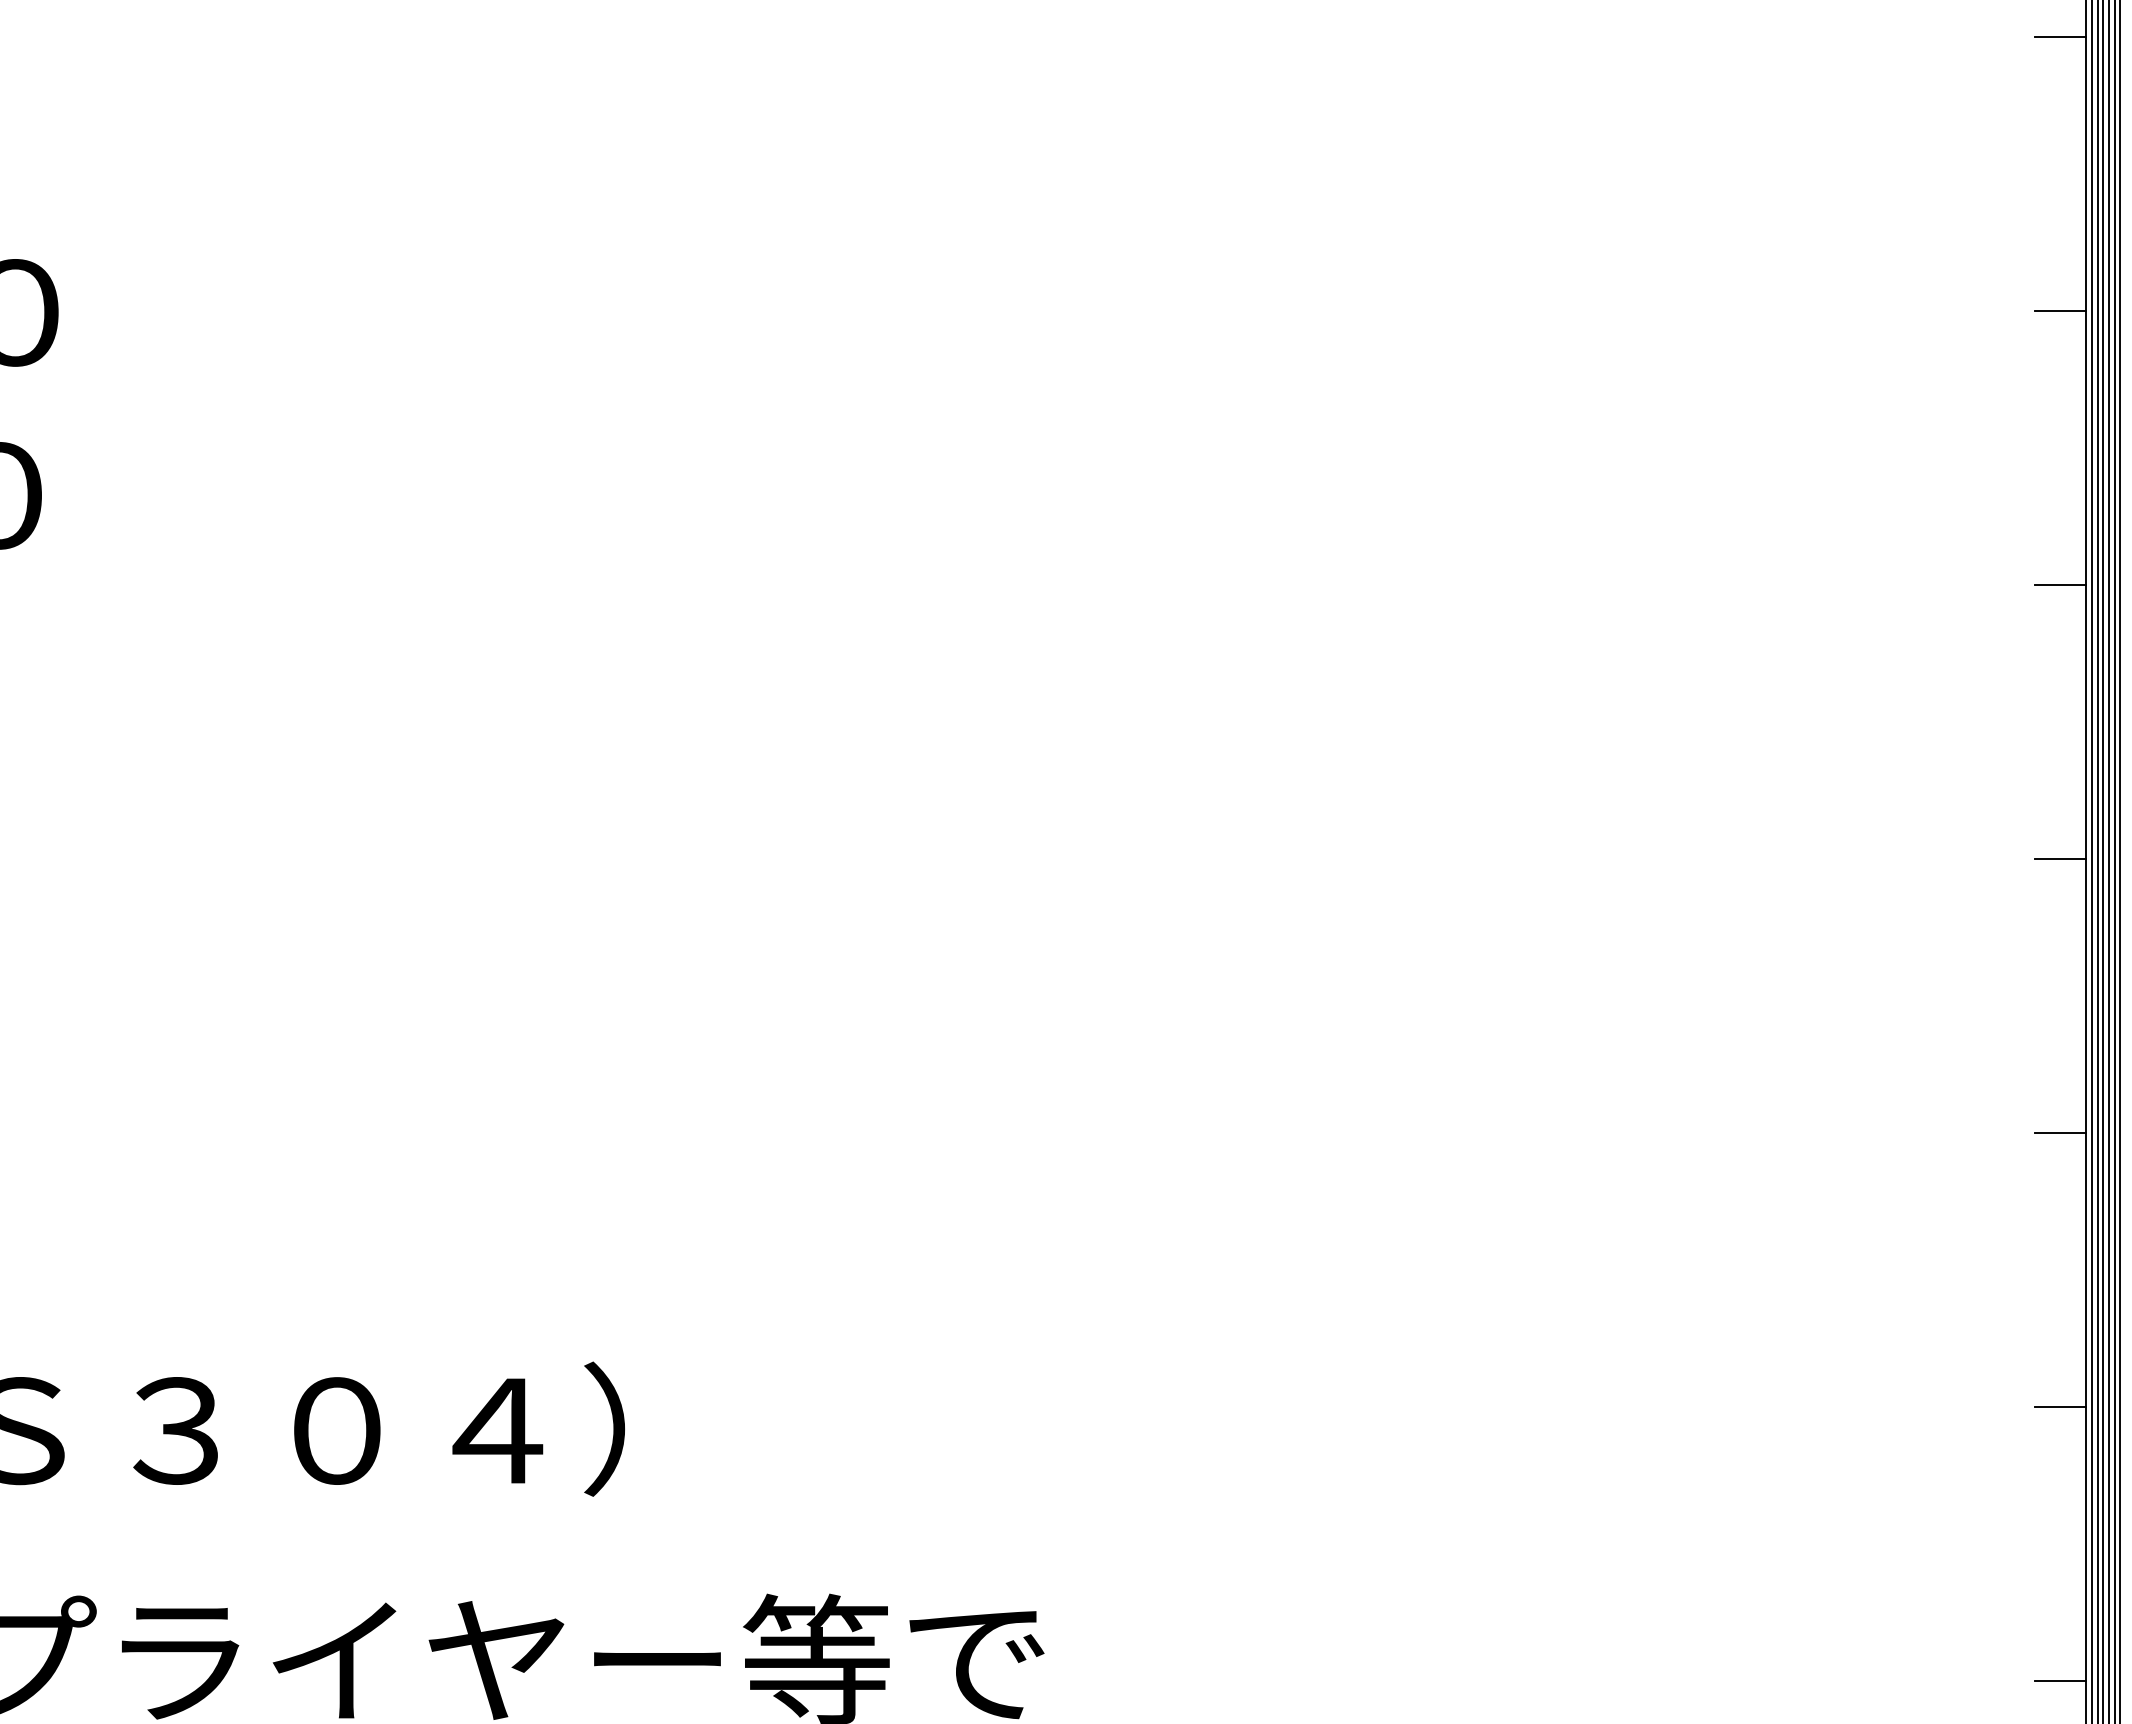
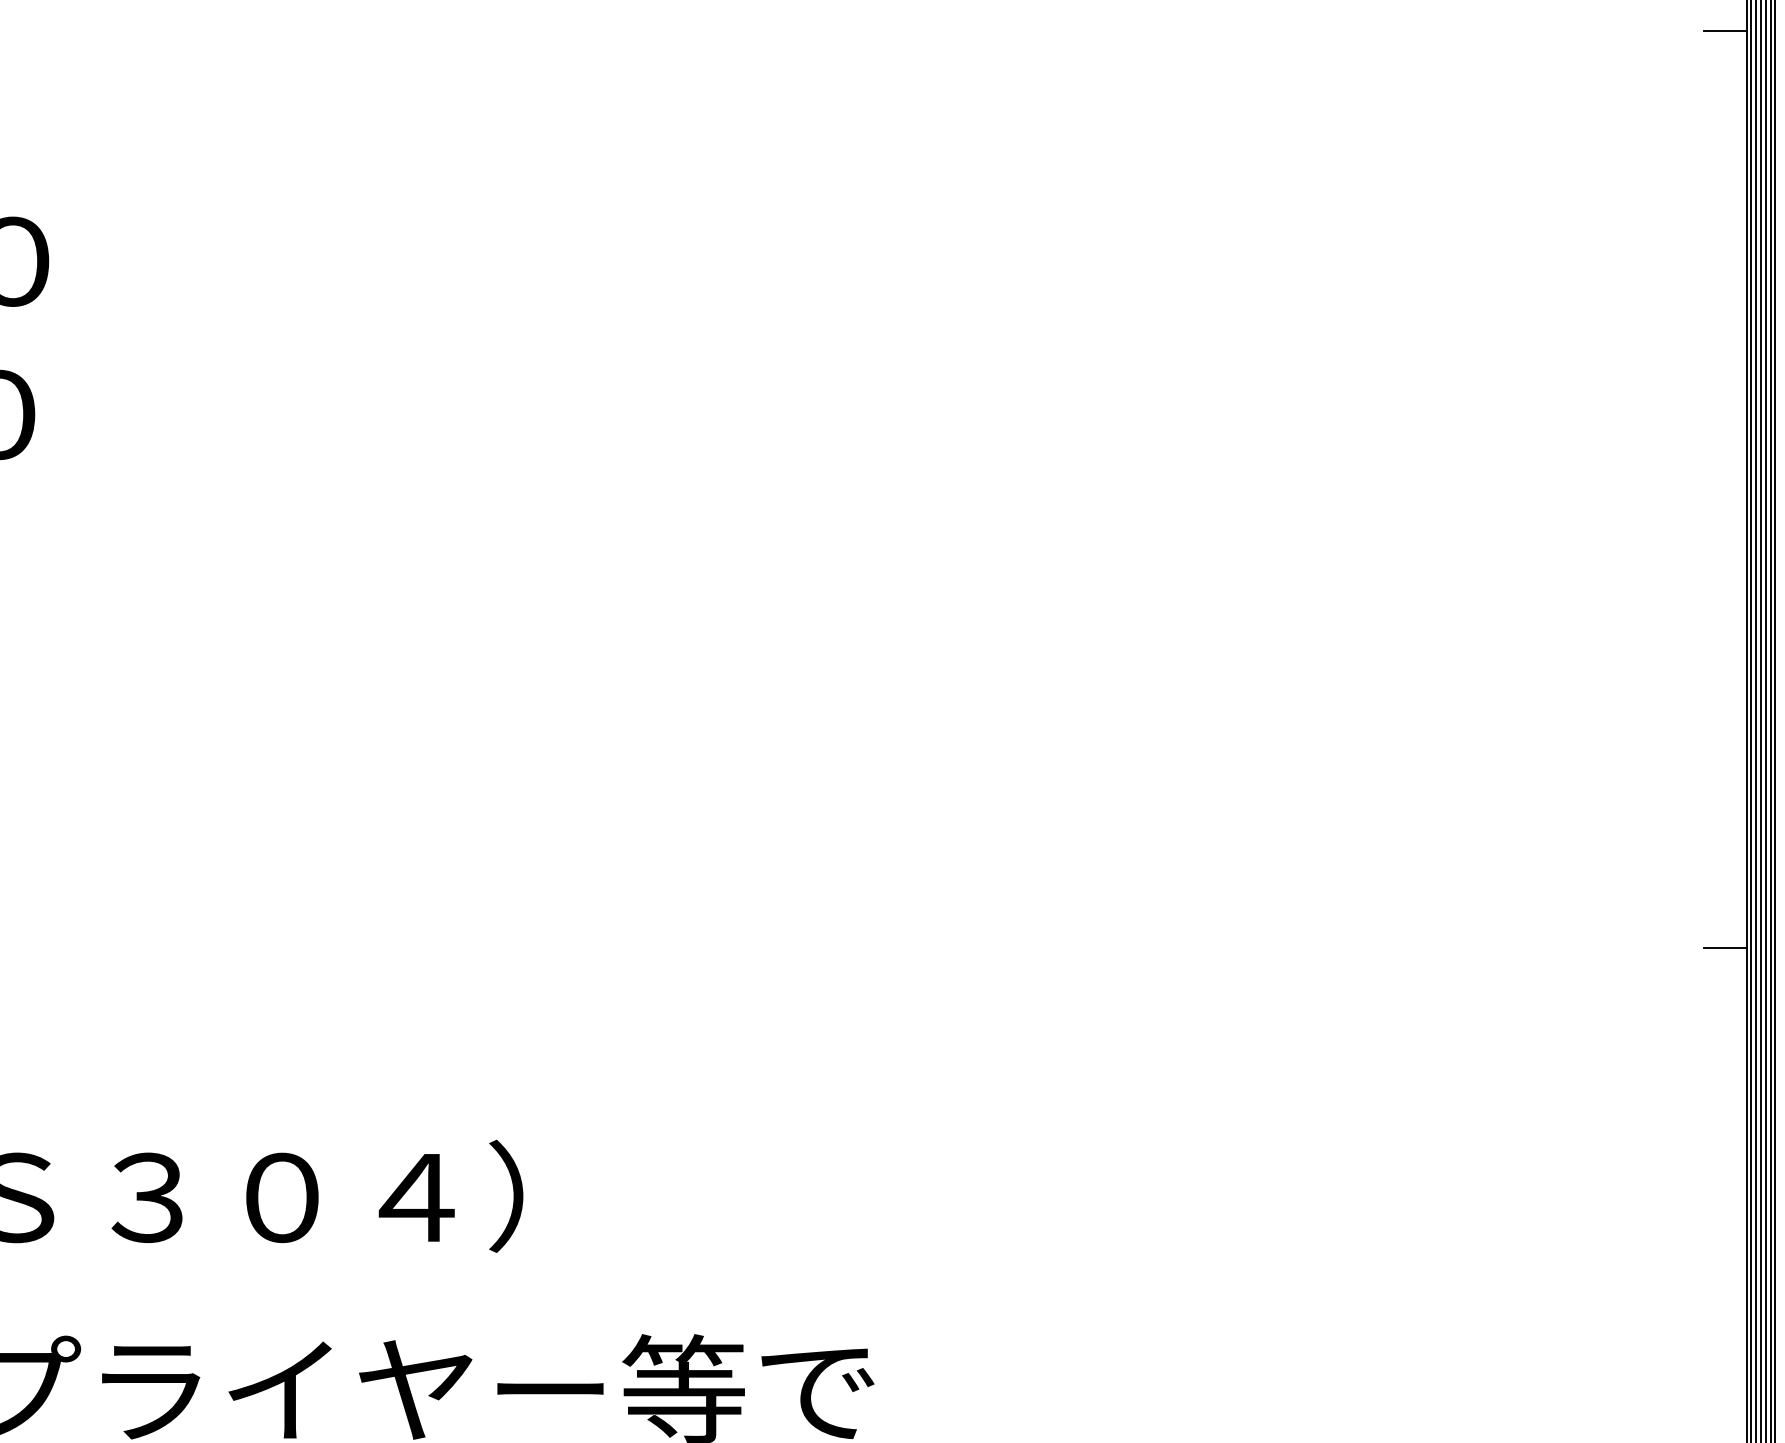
line: (2060, 310) -> (1725, 259), removed
line: (2060, 584) -> (1725, 489), removed
line: (2060, 858) -> (1725, 718), removed
line: (2060, 1406) -> (1725, 1177), removed
line: (2060, 1680) -> (1725, 1406), removed

